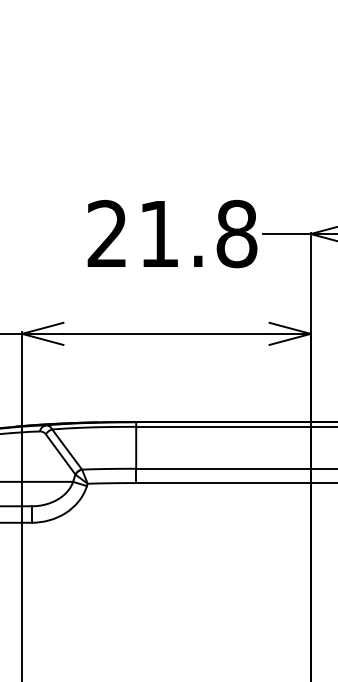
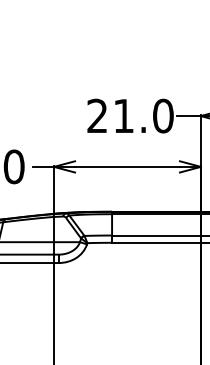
text: (237, 234) -> (163, 116), 21.8 -> 21.0

